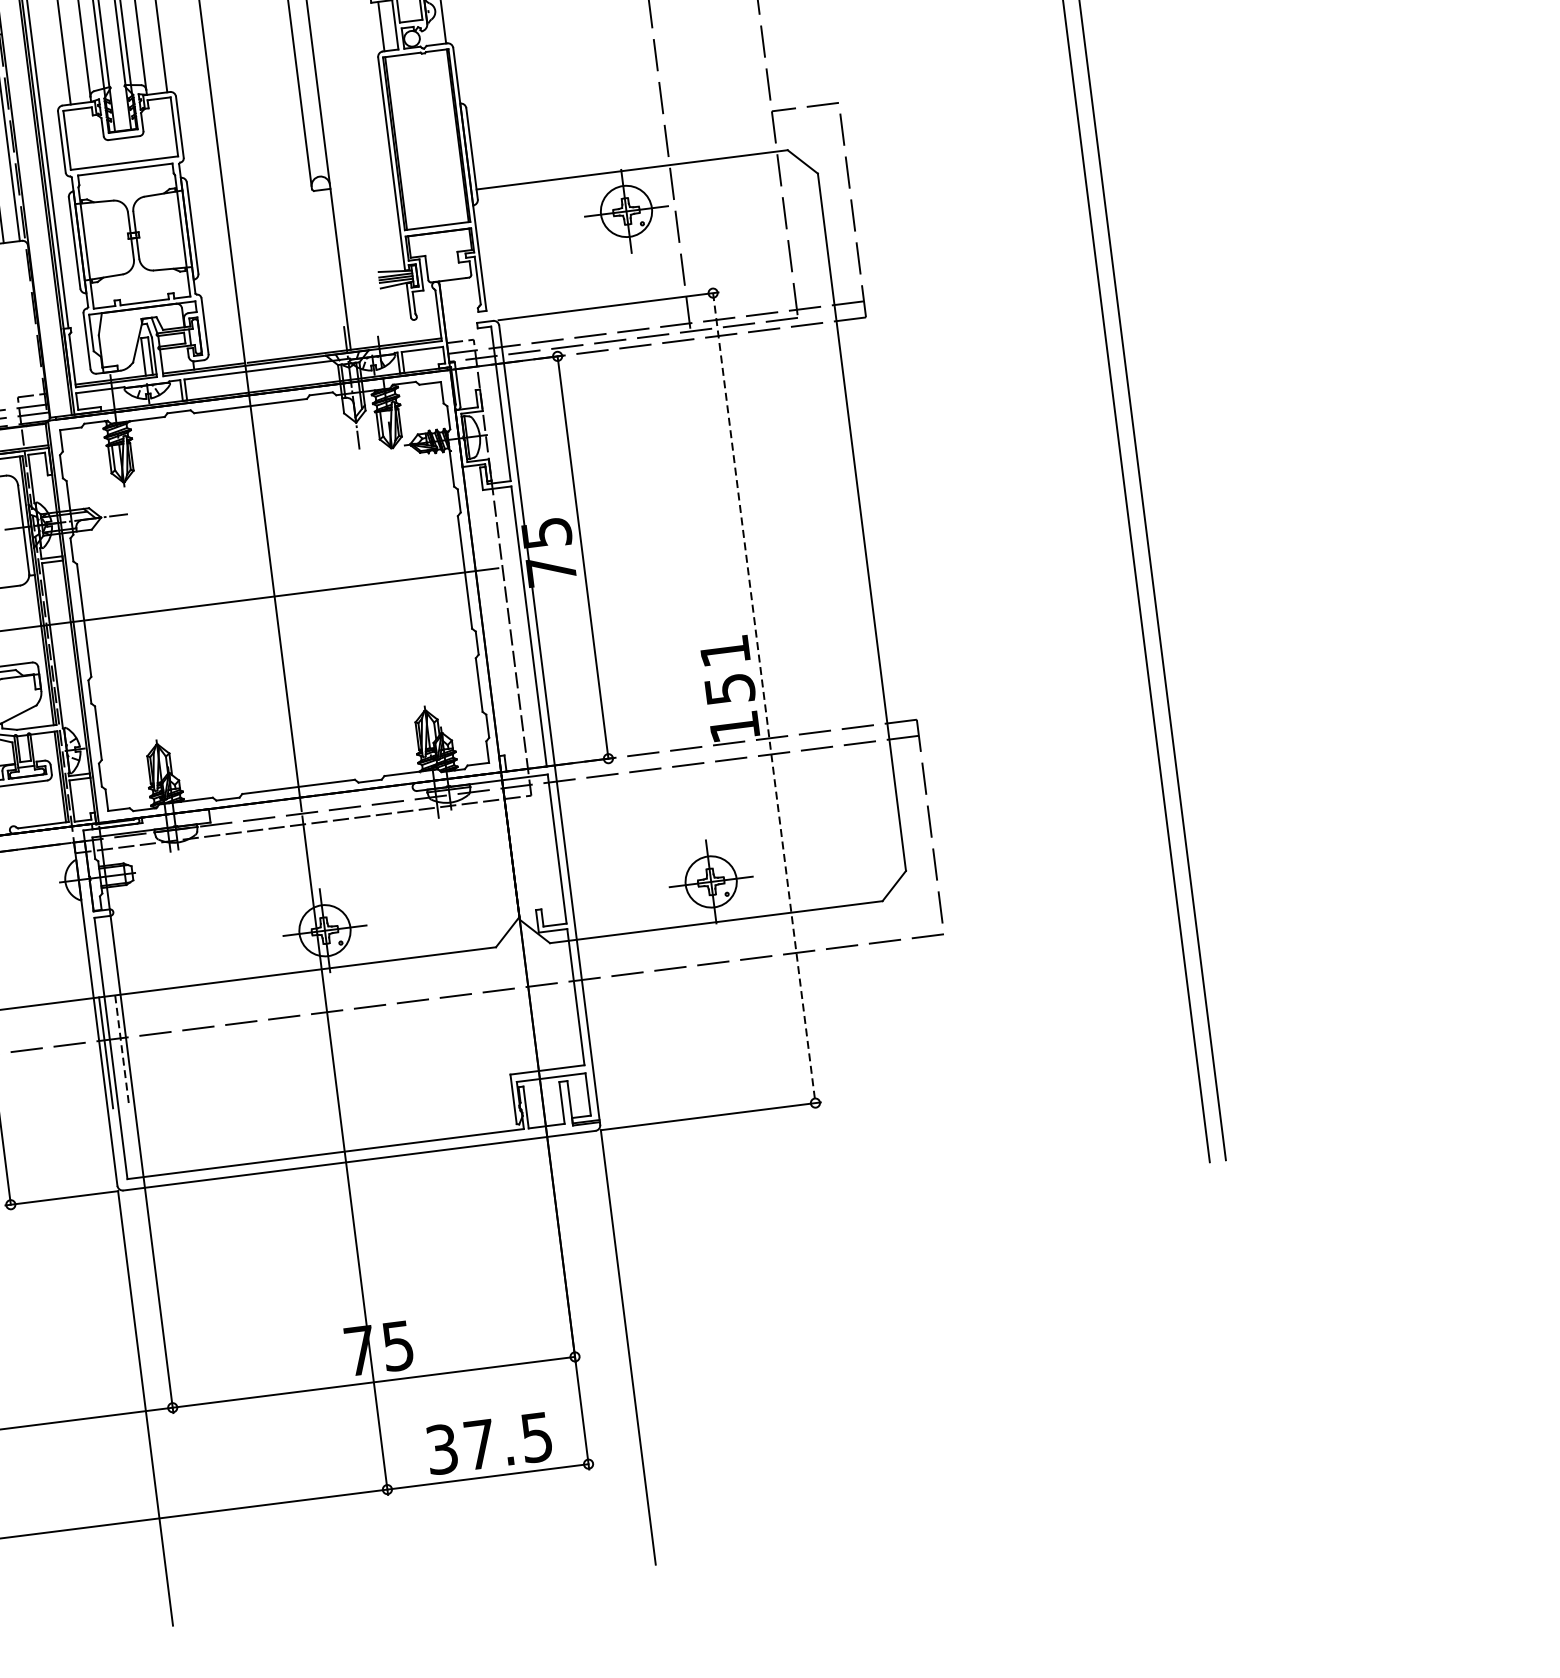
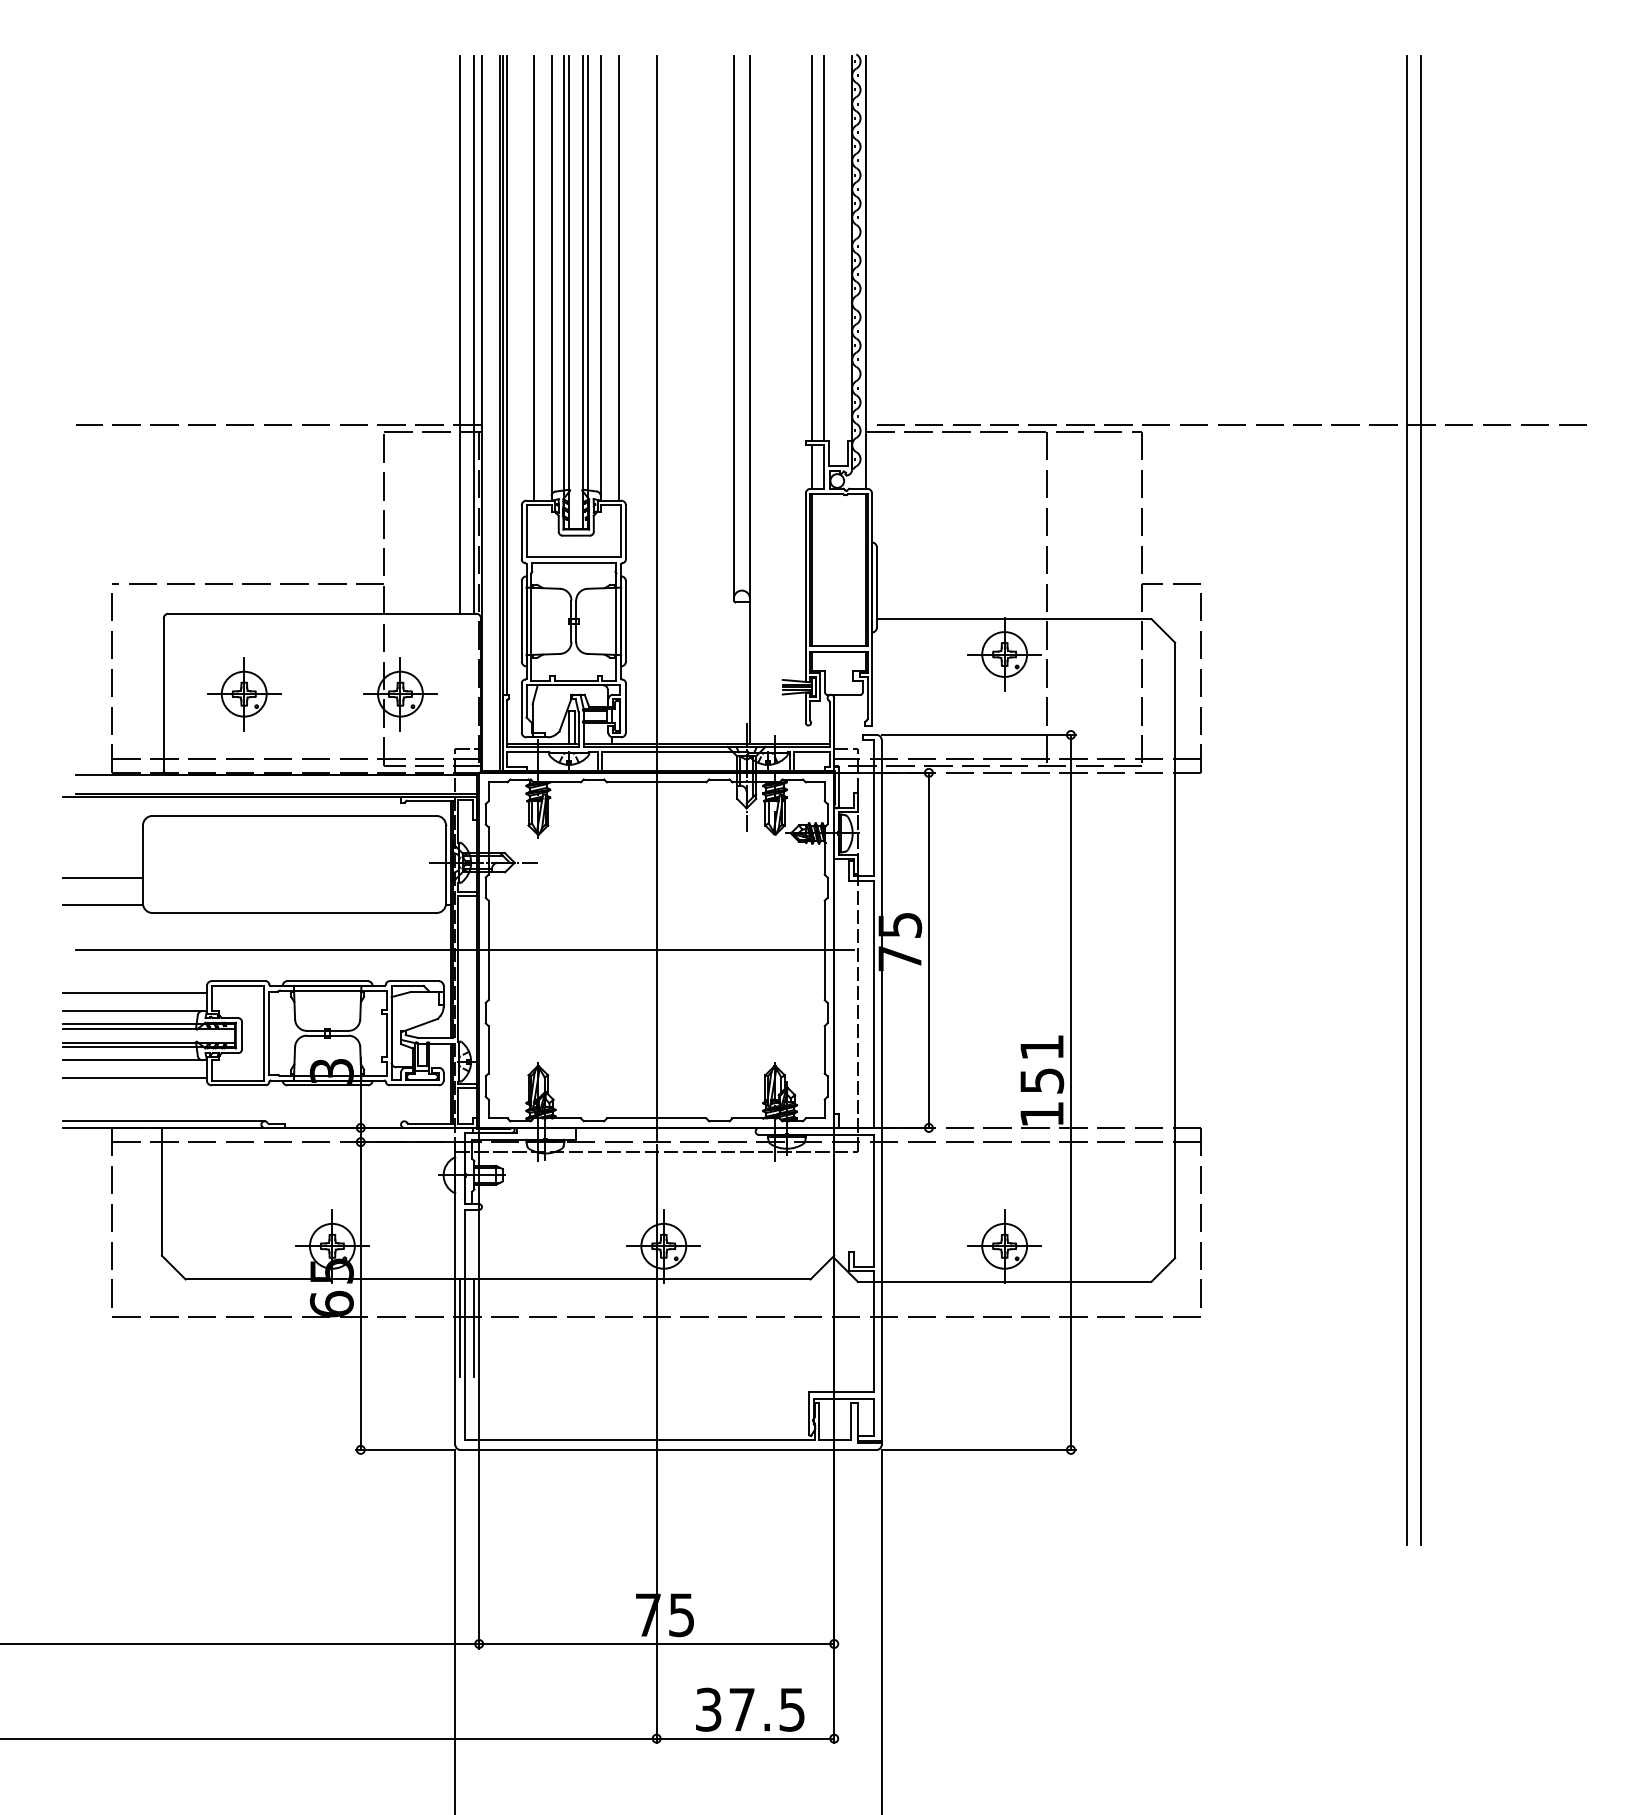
line: (763, 698) -> (1070, 1092), dashed -> solid
line: (122, 1050) -> (474, 1328), dashed -> solid

